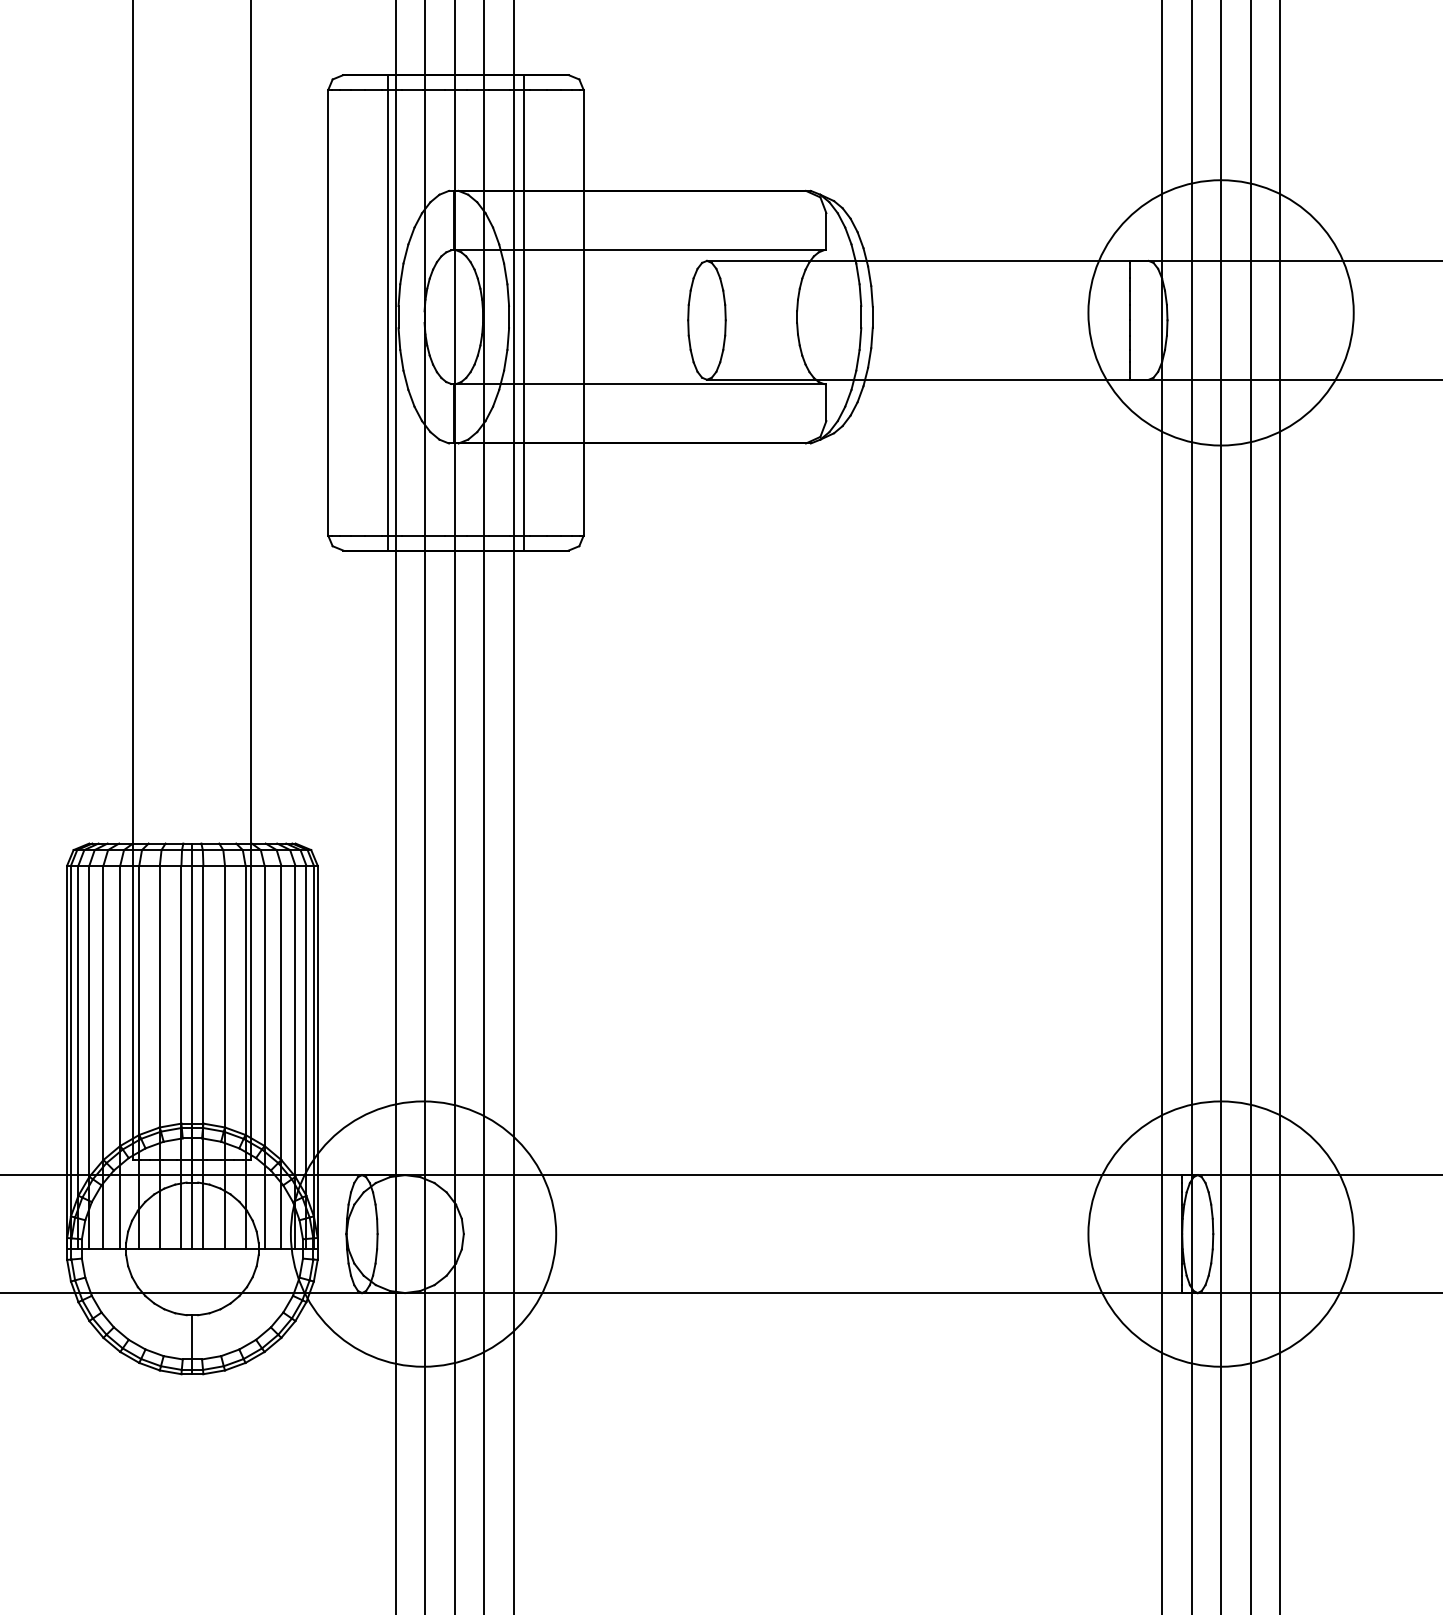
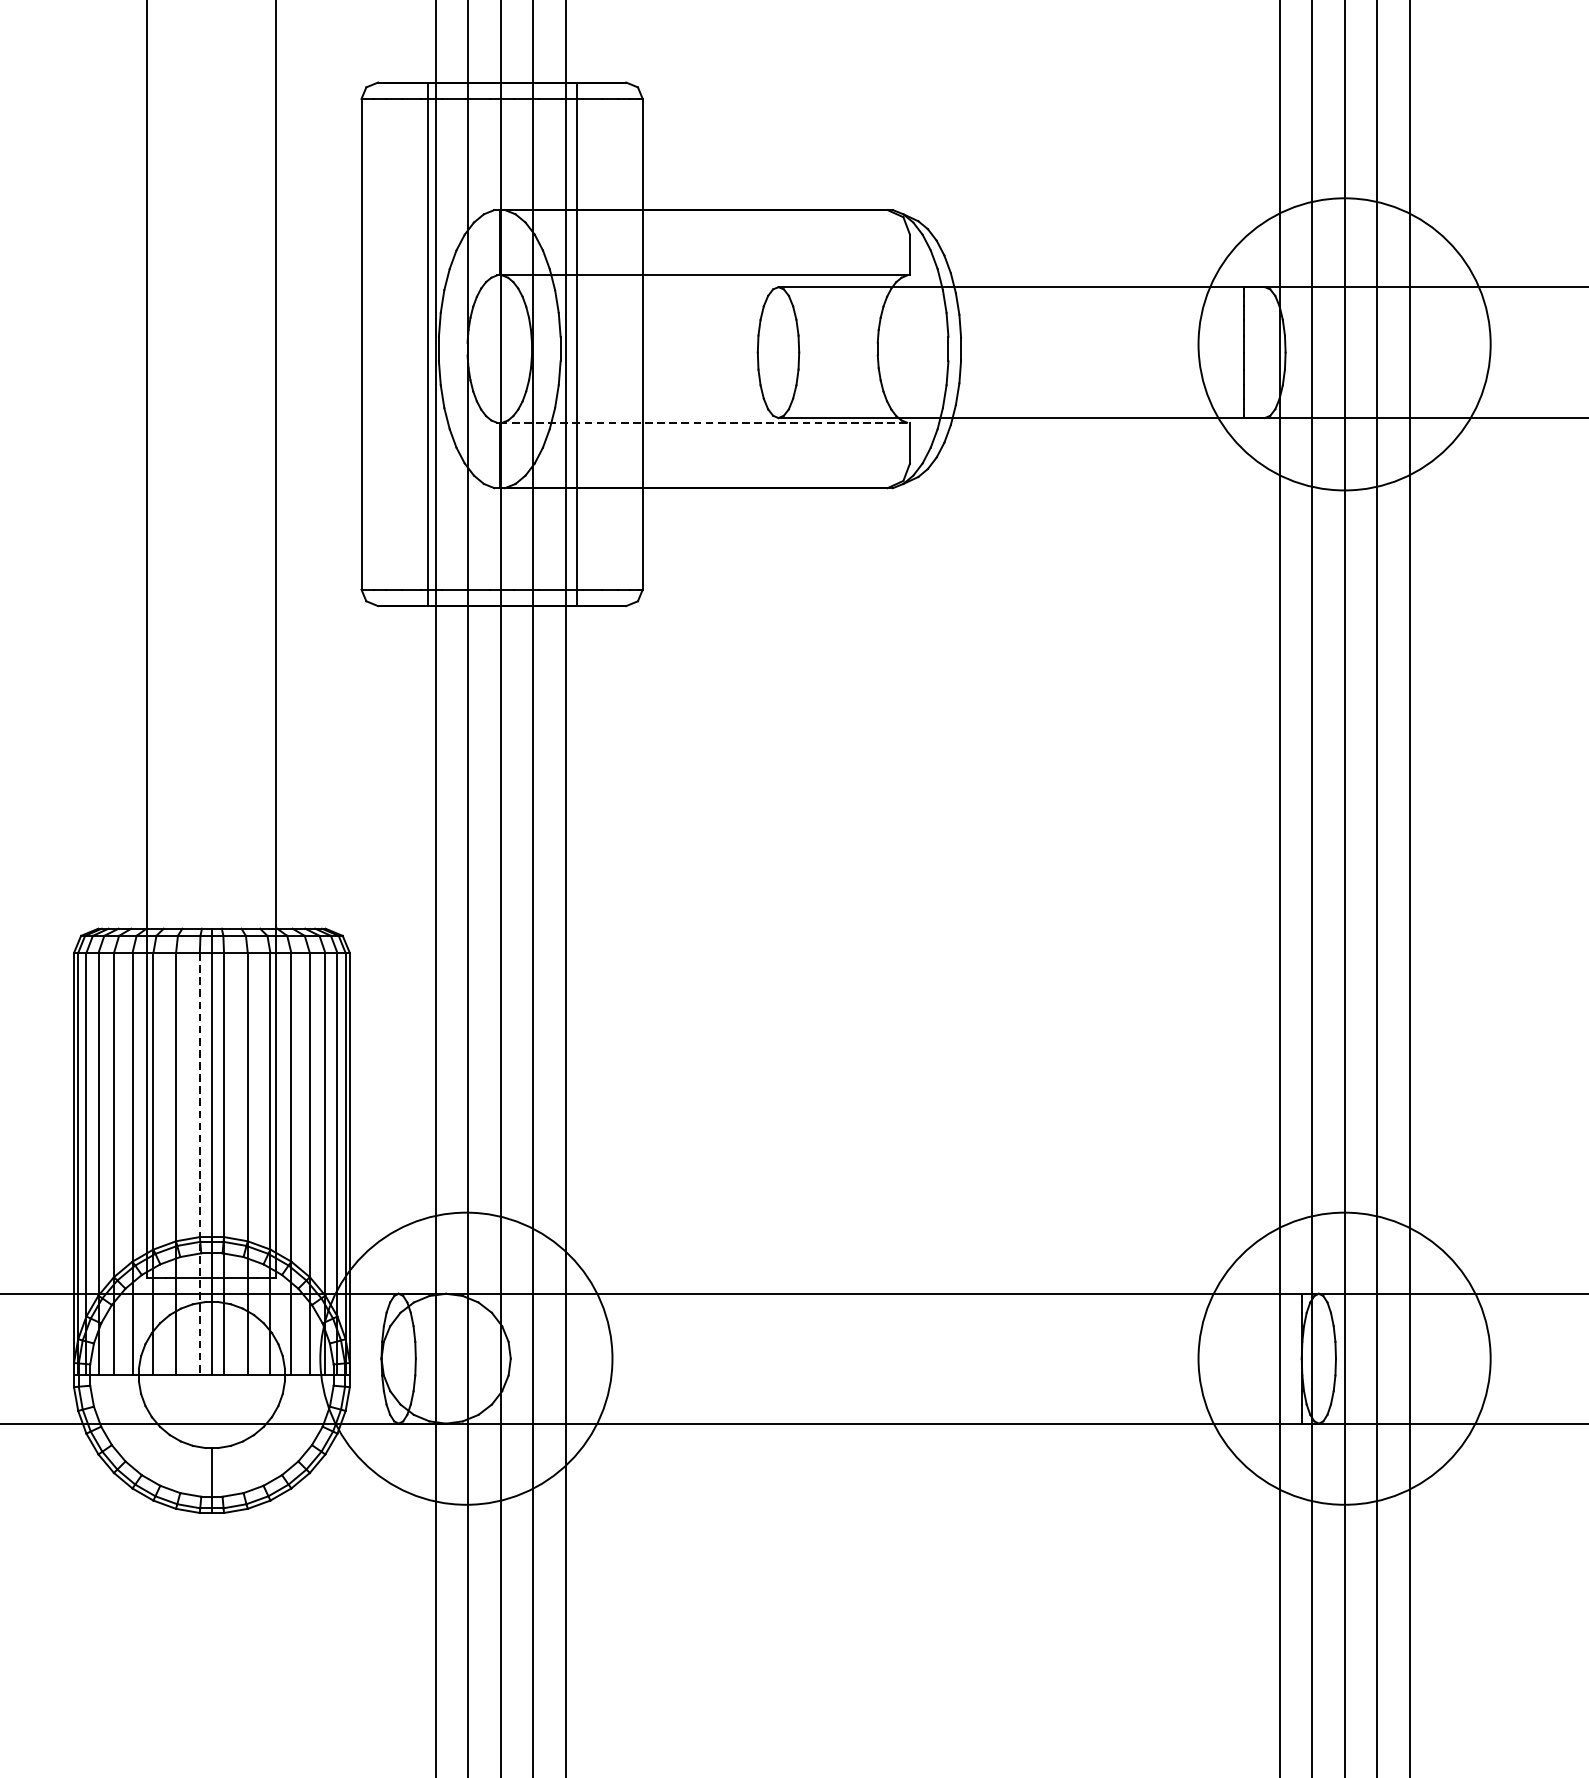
line: (640, 384) -> (705, 423), solid -> dashed
line: (181, 1057) -> (199, 1164), solid -> dashed

